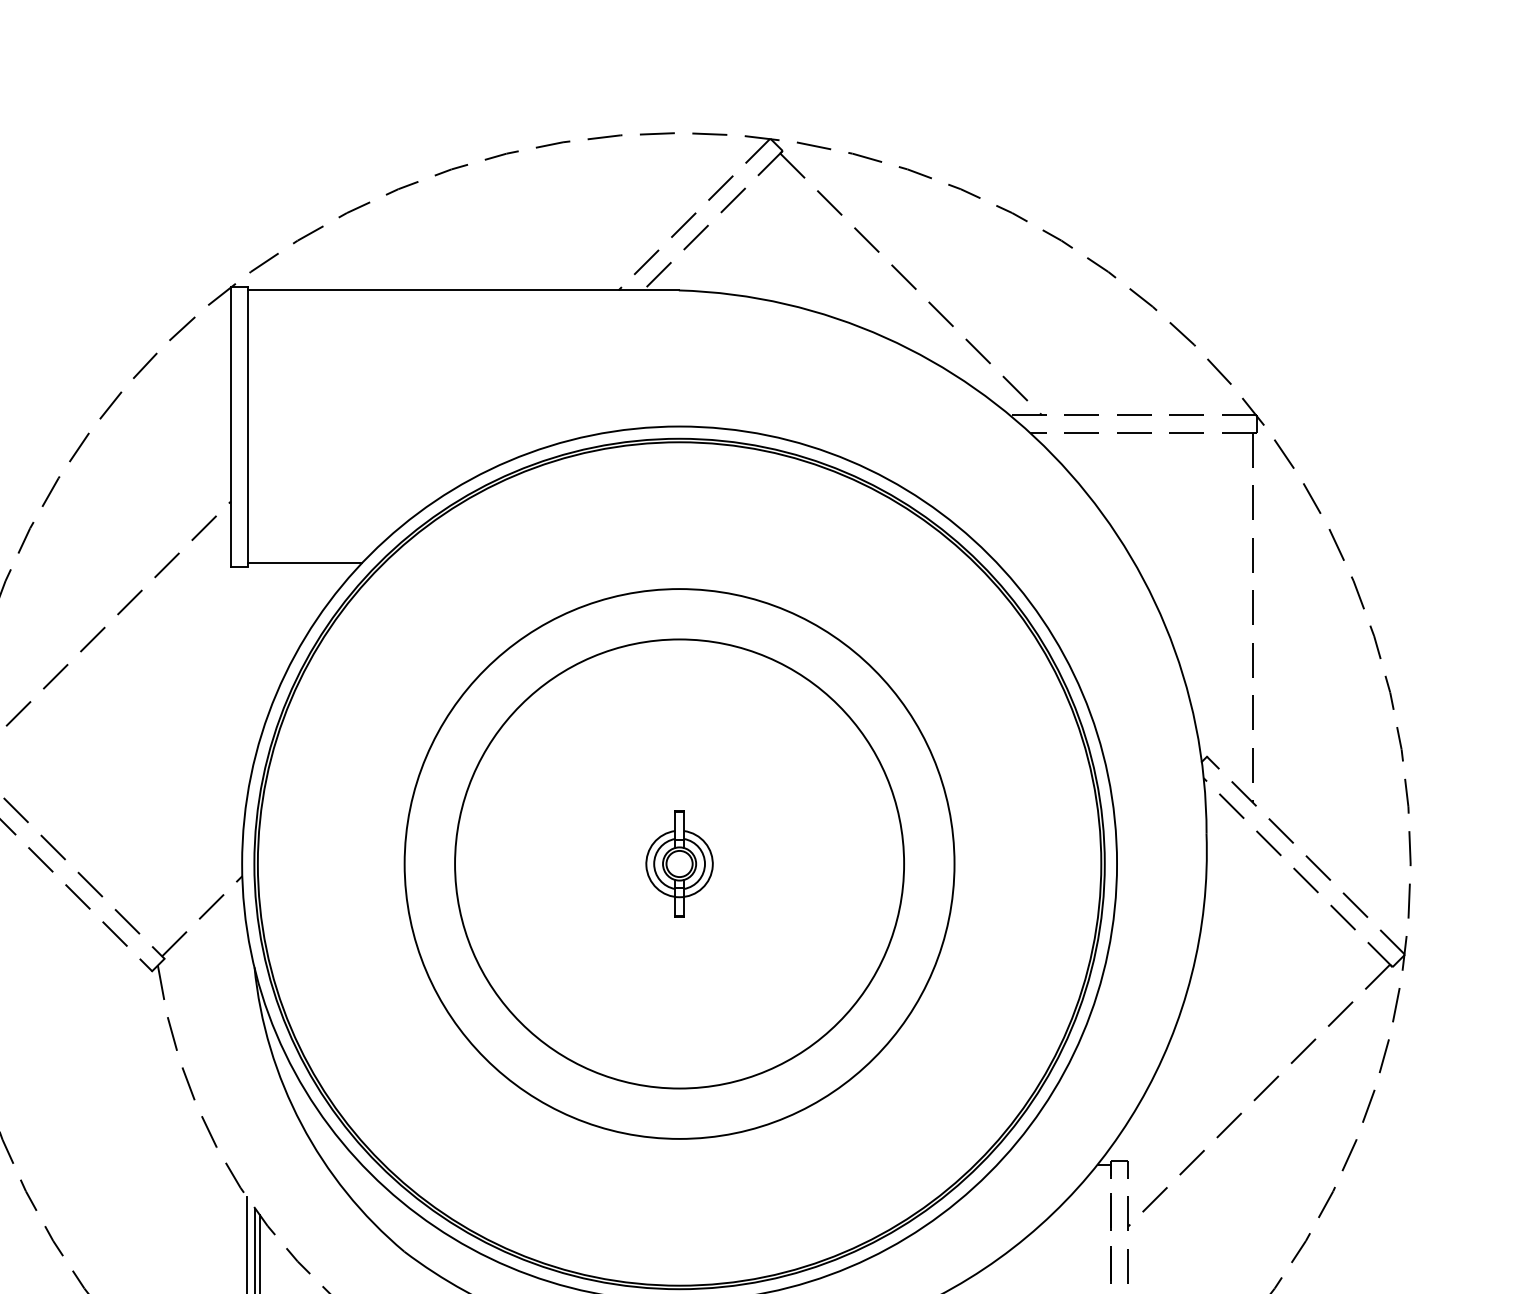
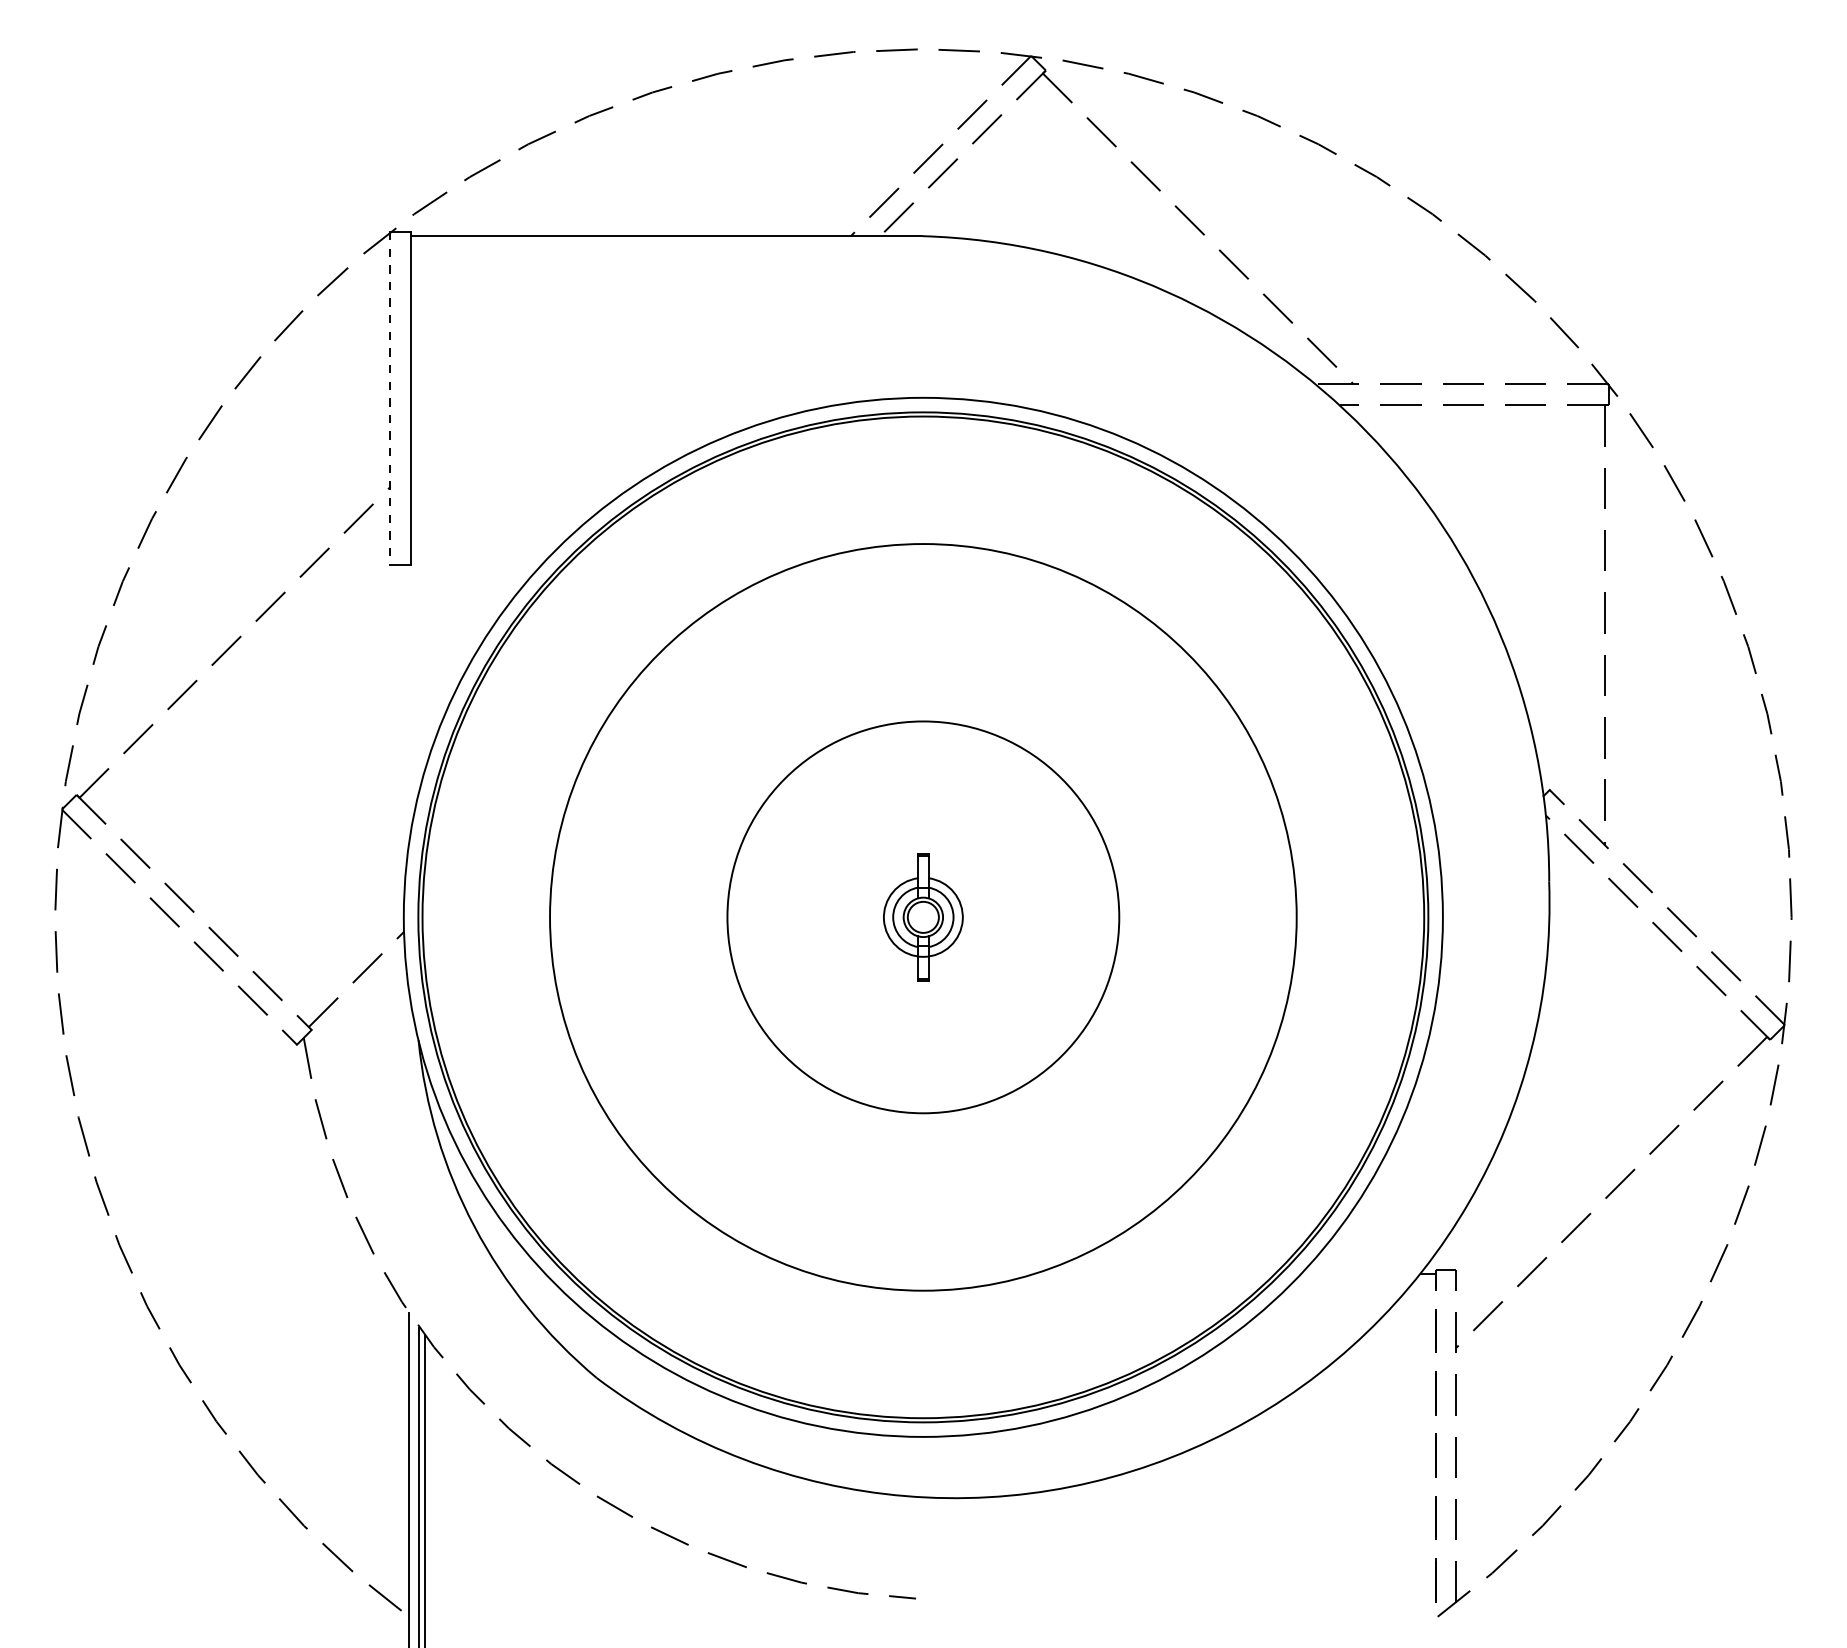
line: (230, 427) -> (390, 398), solid -> dashed
line: (305, 563) -> (478, 560), removed
circle: (678, 863) -> (922, 916), size x0.6
circle: (679, 864) -> (923, 917), size x1.4

